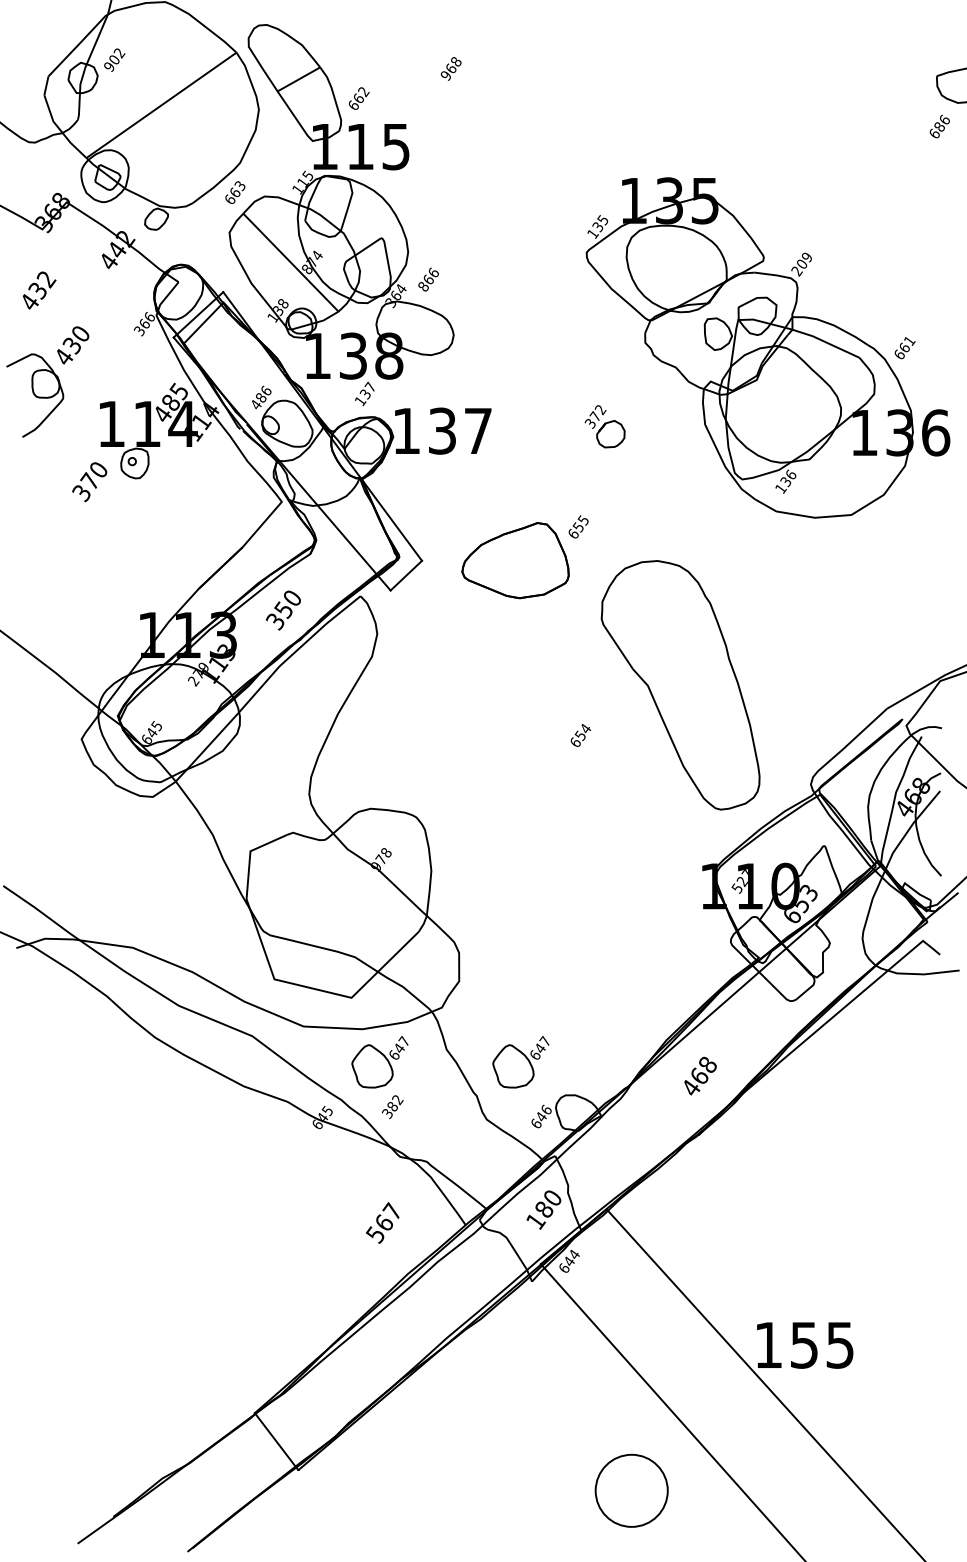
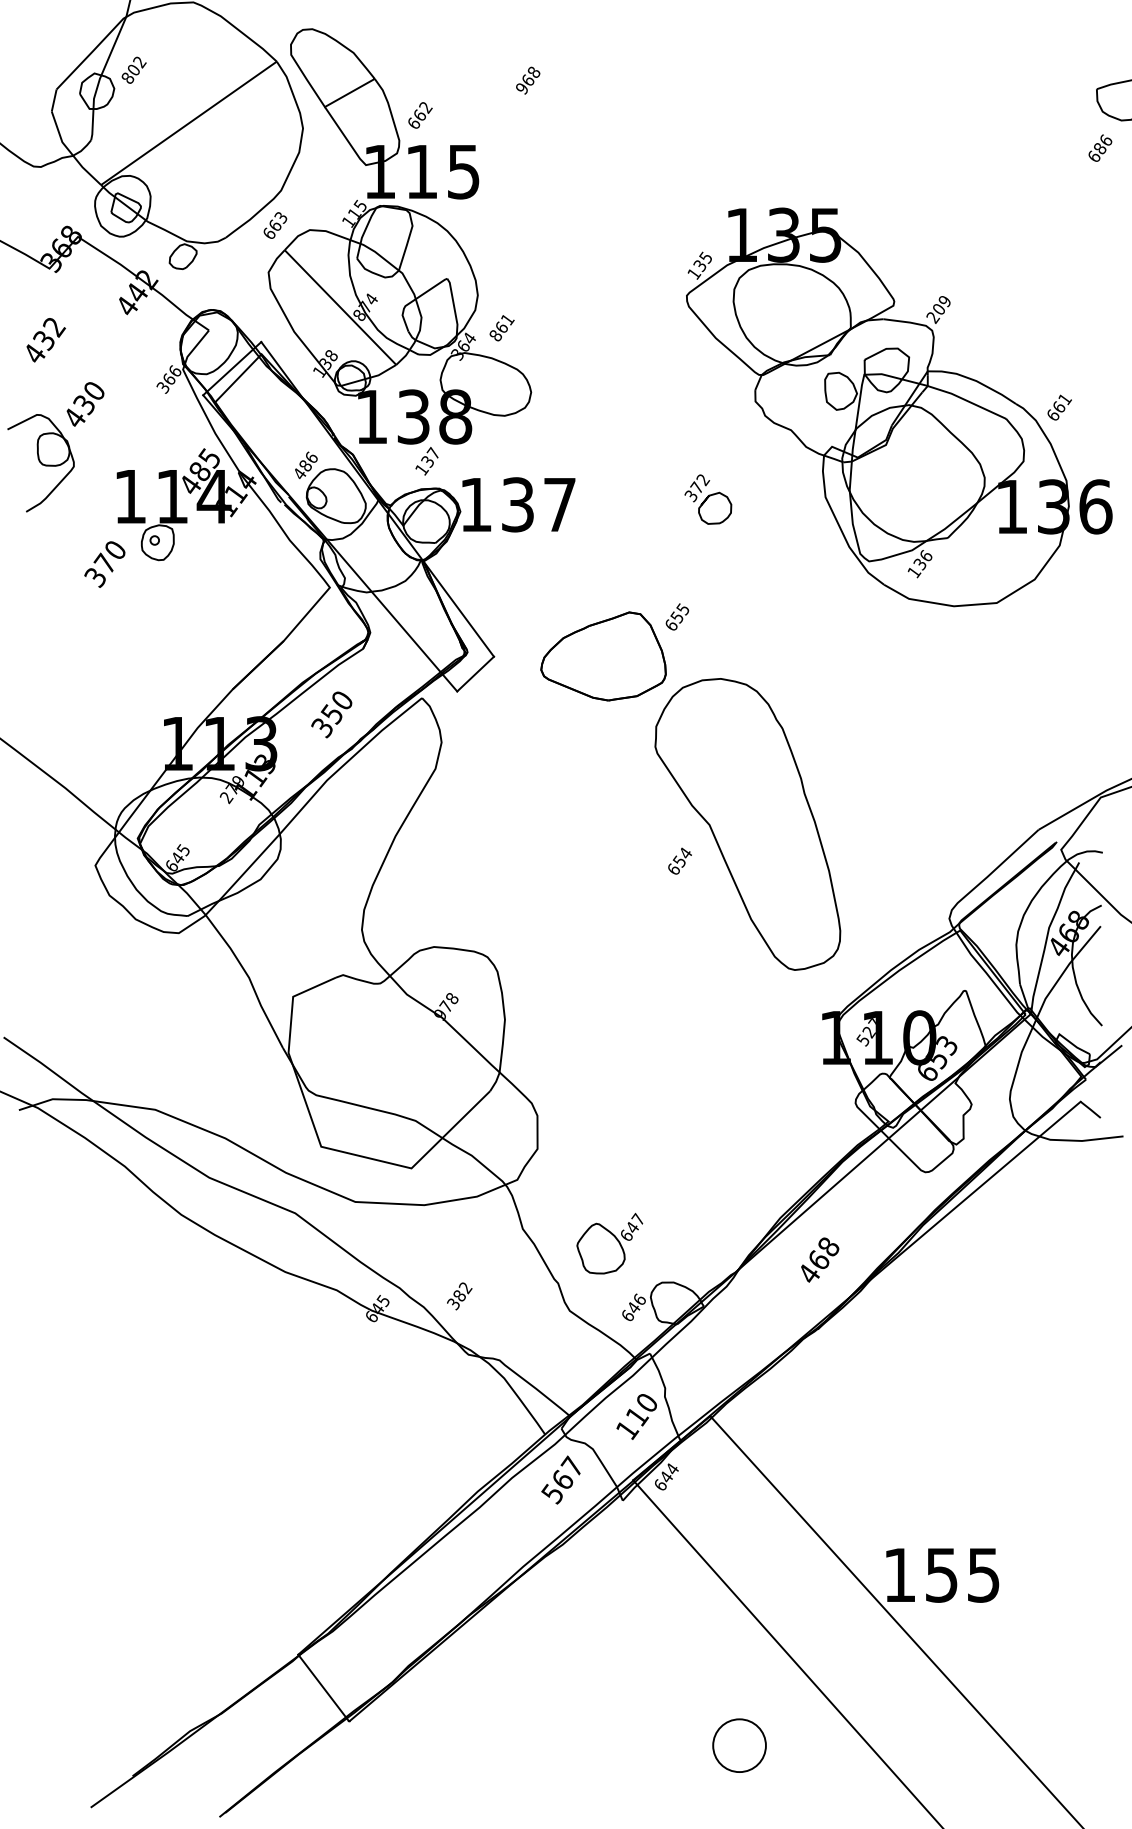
text: (109, 67) -> (128, 78), 902 -> 802
text: (433, 272) -> (507, 319), 866 -> 861
part: (680, 685) -> (747, 824), moved
part: (379, 1061) -> (444, 1243), removed
text: (544, 1209) -> (637, 1416), 180 -> 110
text: (382, 1222) -> (560, 1479), moved
circle: (631, 1490) -> (739, 1745), size x0.62

